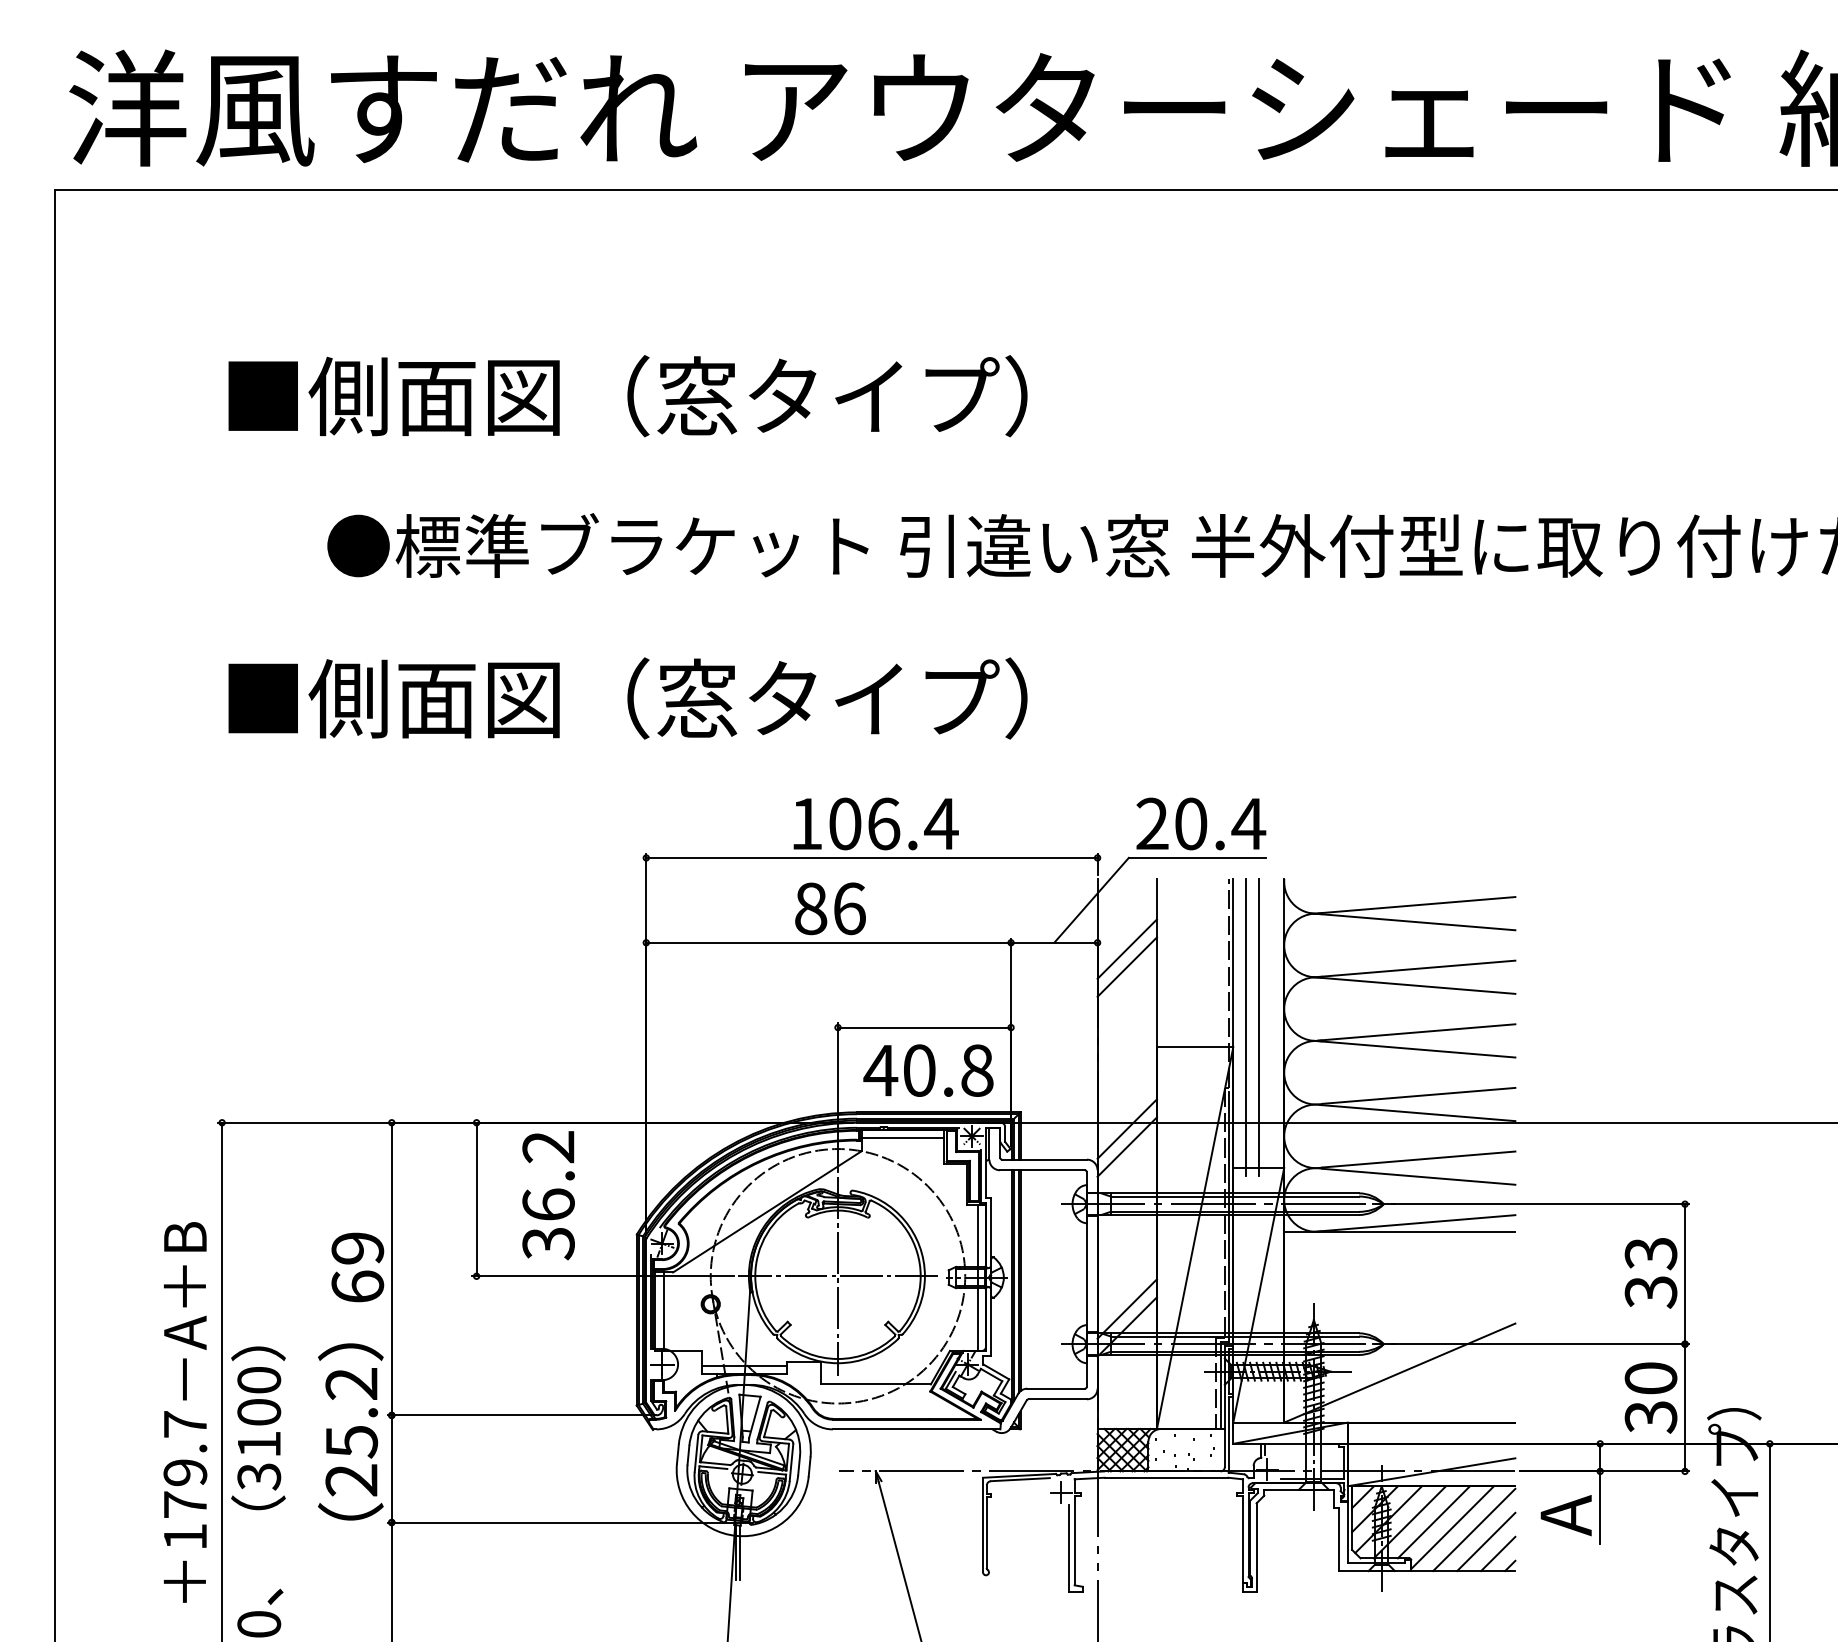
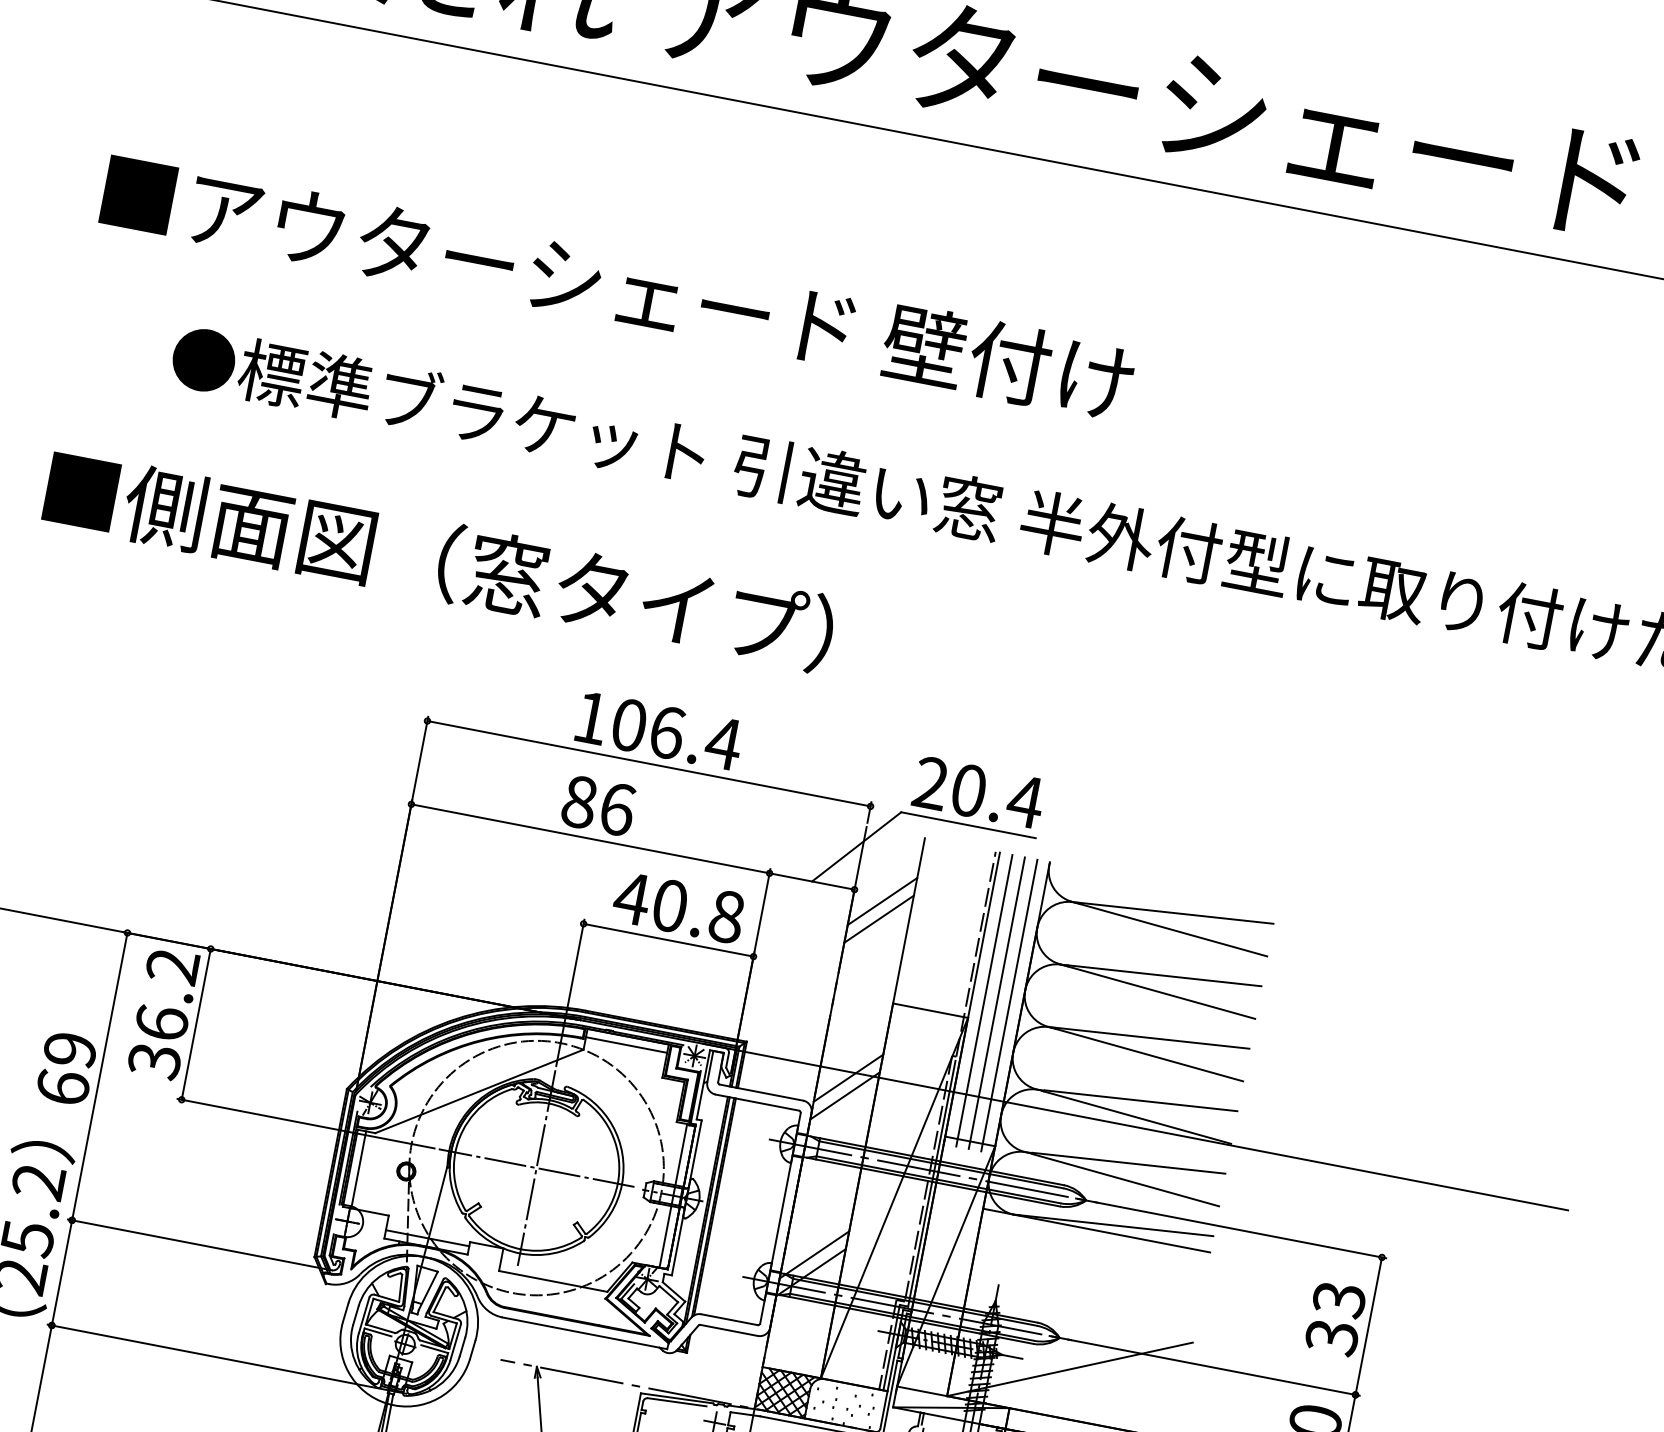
text: (791, 396) -> (657, 295), ■側面図（窓タイプ） -> ■アウターシェード 壁付け
line: (1271, 1026) -> (1009, 1004), added
text: (928, 1070) -> (678, 907), moved
text: (548, 1195) -> (163, 1013), moved

